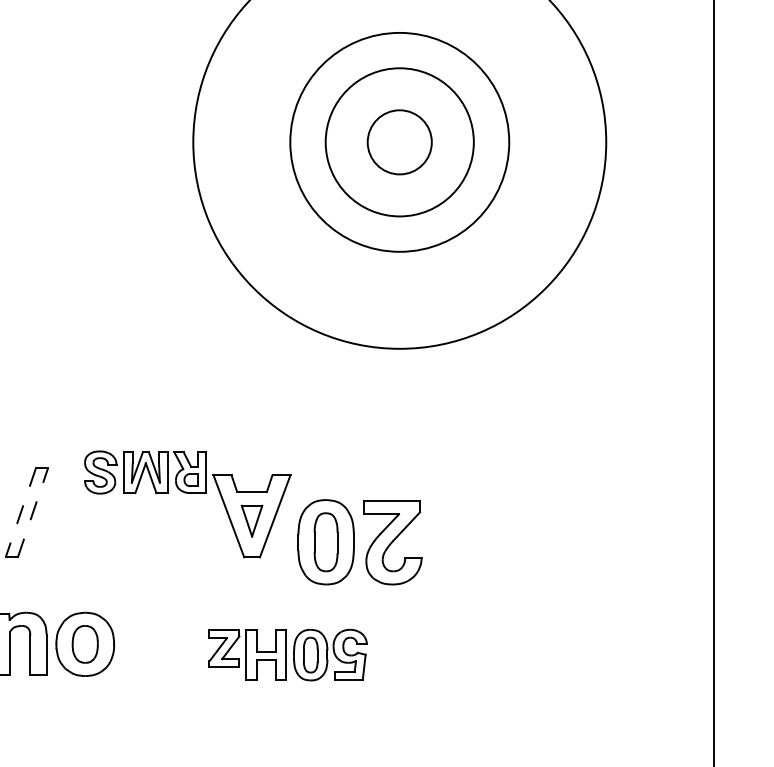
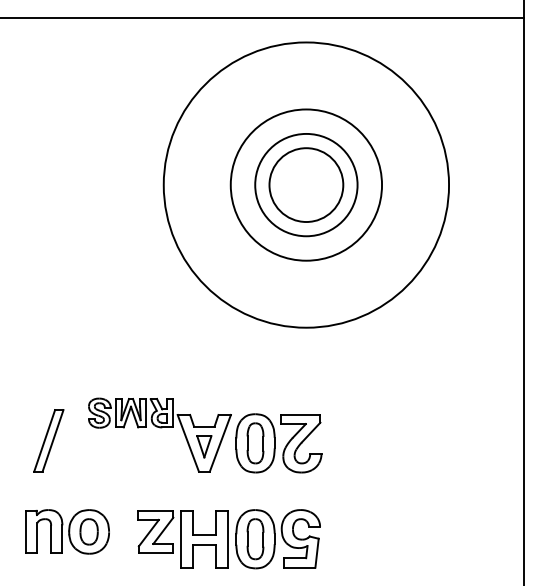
circle: (399, 142) -> (306, 185), size x1.67
line: (20, 512) -> (44, 440), dashed -> solid
line: (33, 512) -> (53, 440), dashed -> solid
part: (359, 542) -> (278, 443), moved
part: (287, 655) -> (228, 539), size x1.67

